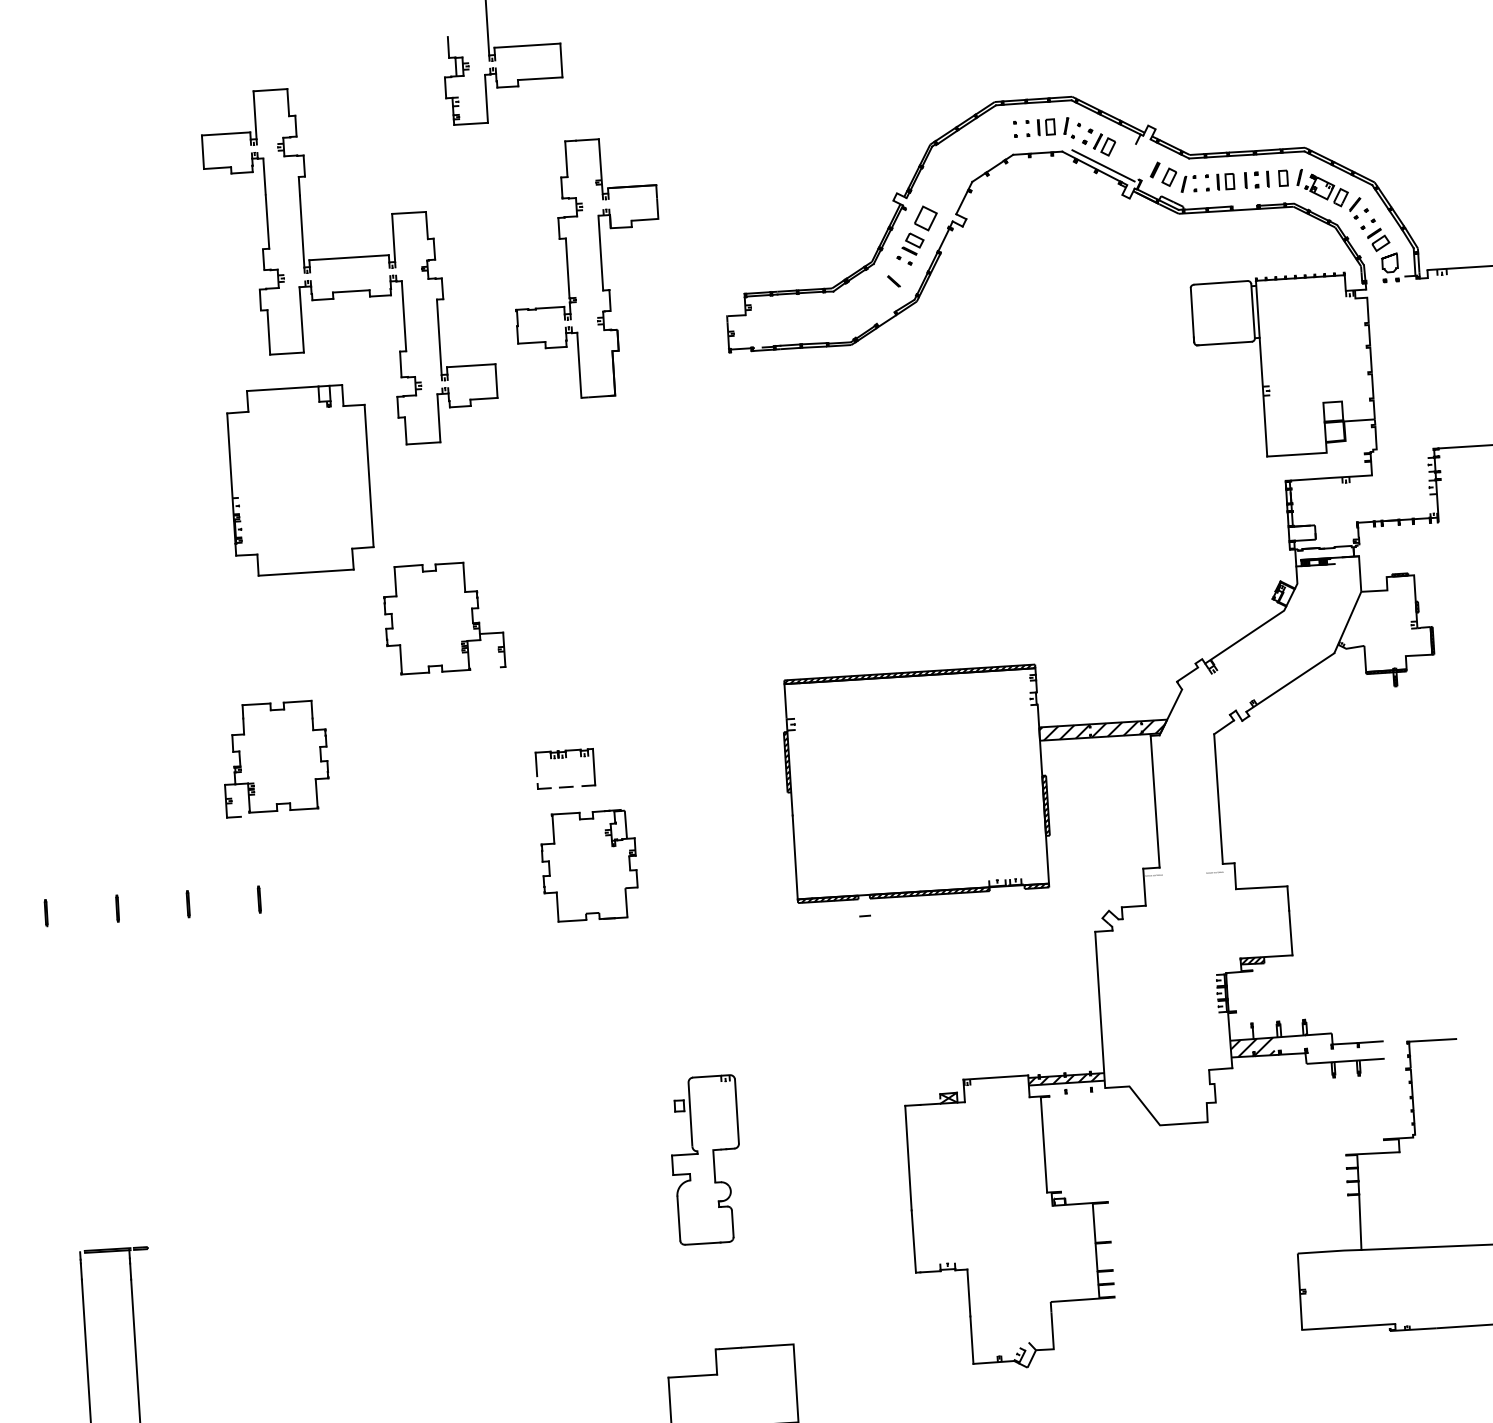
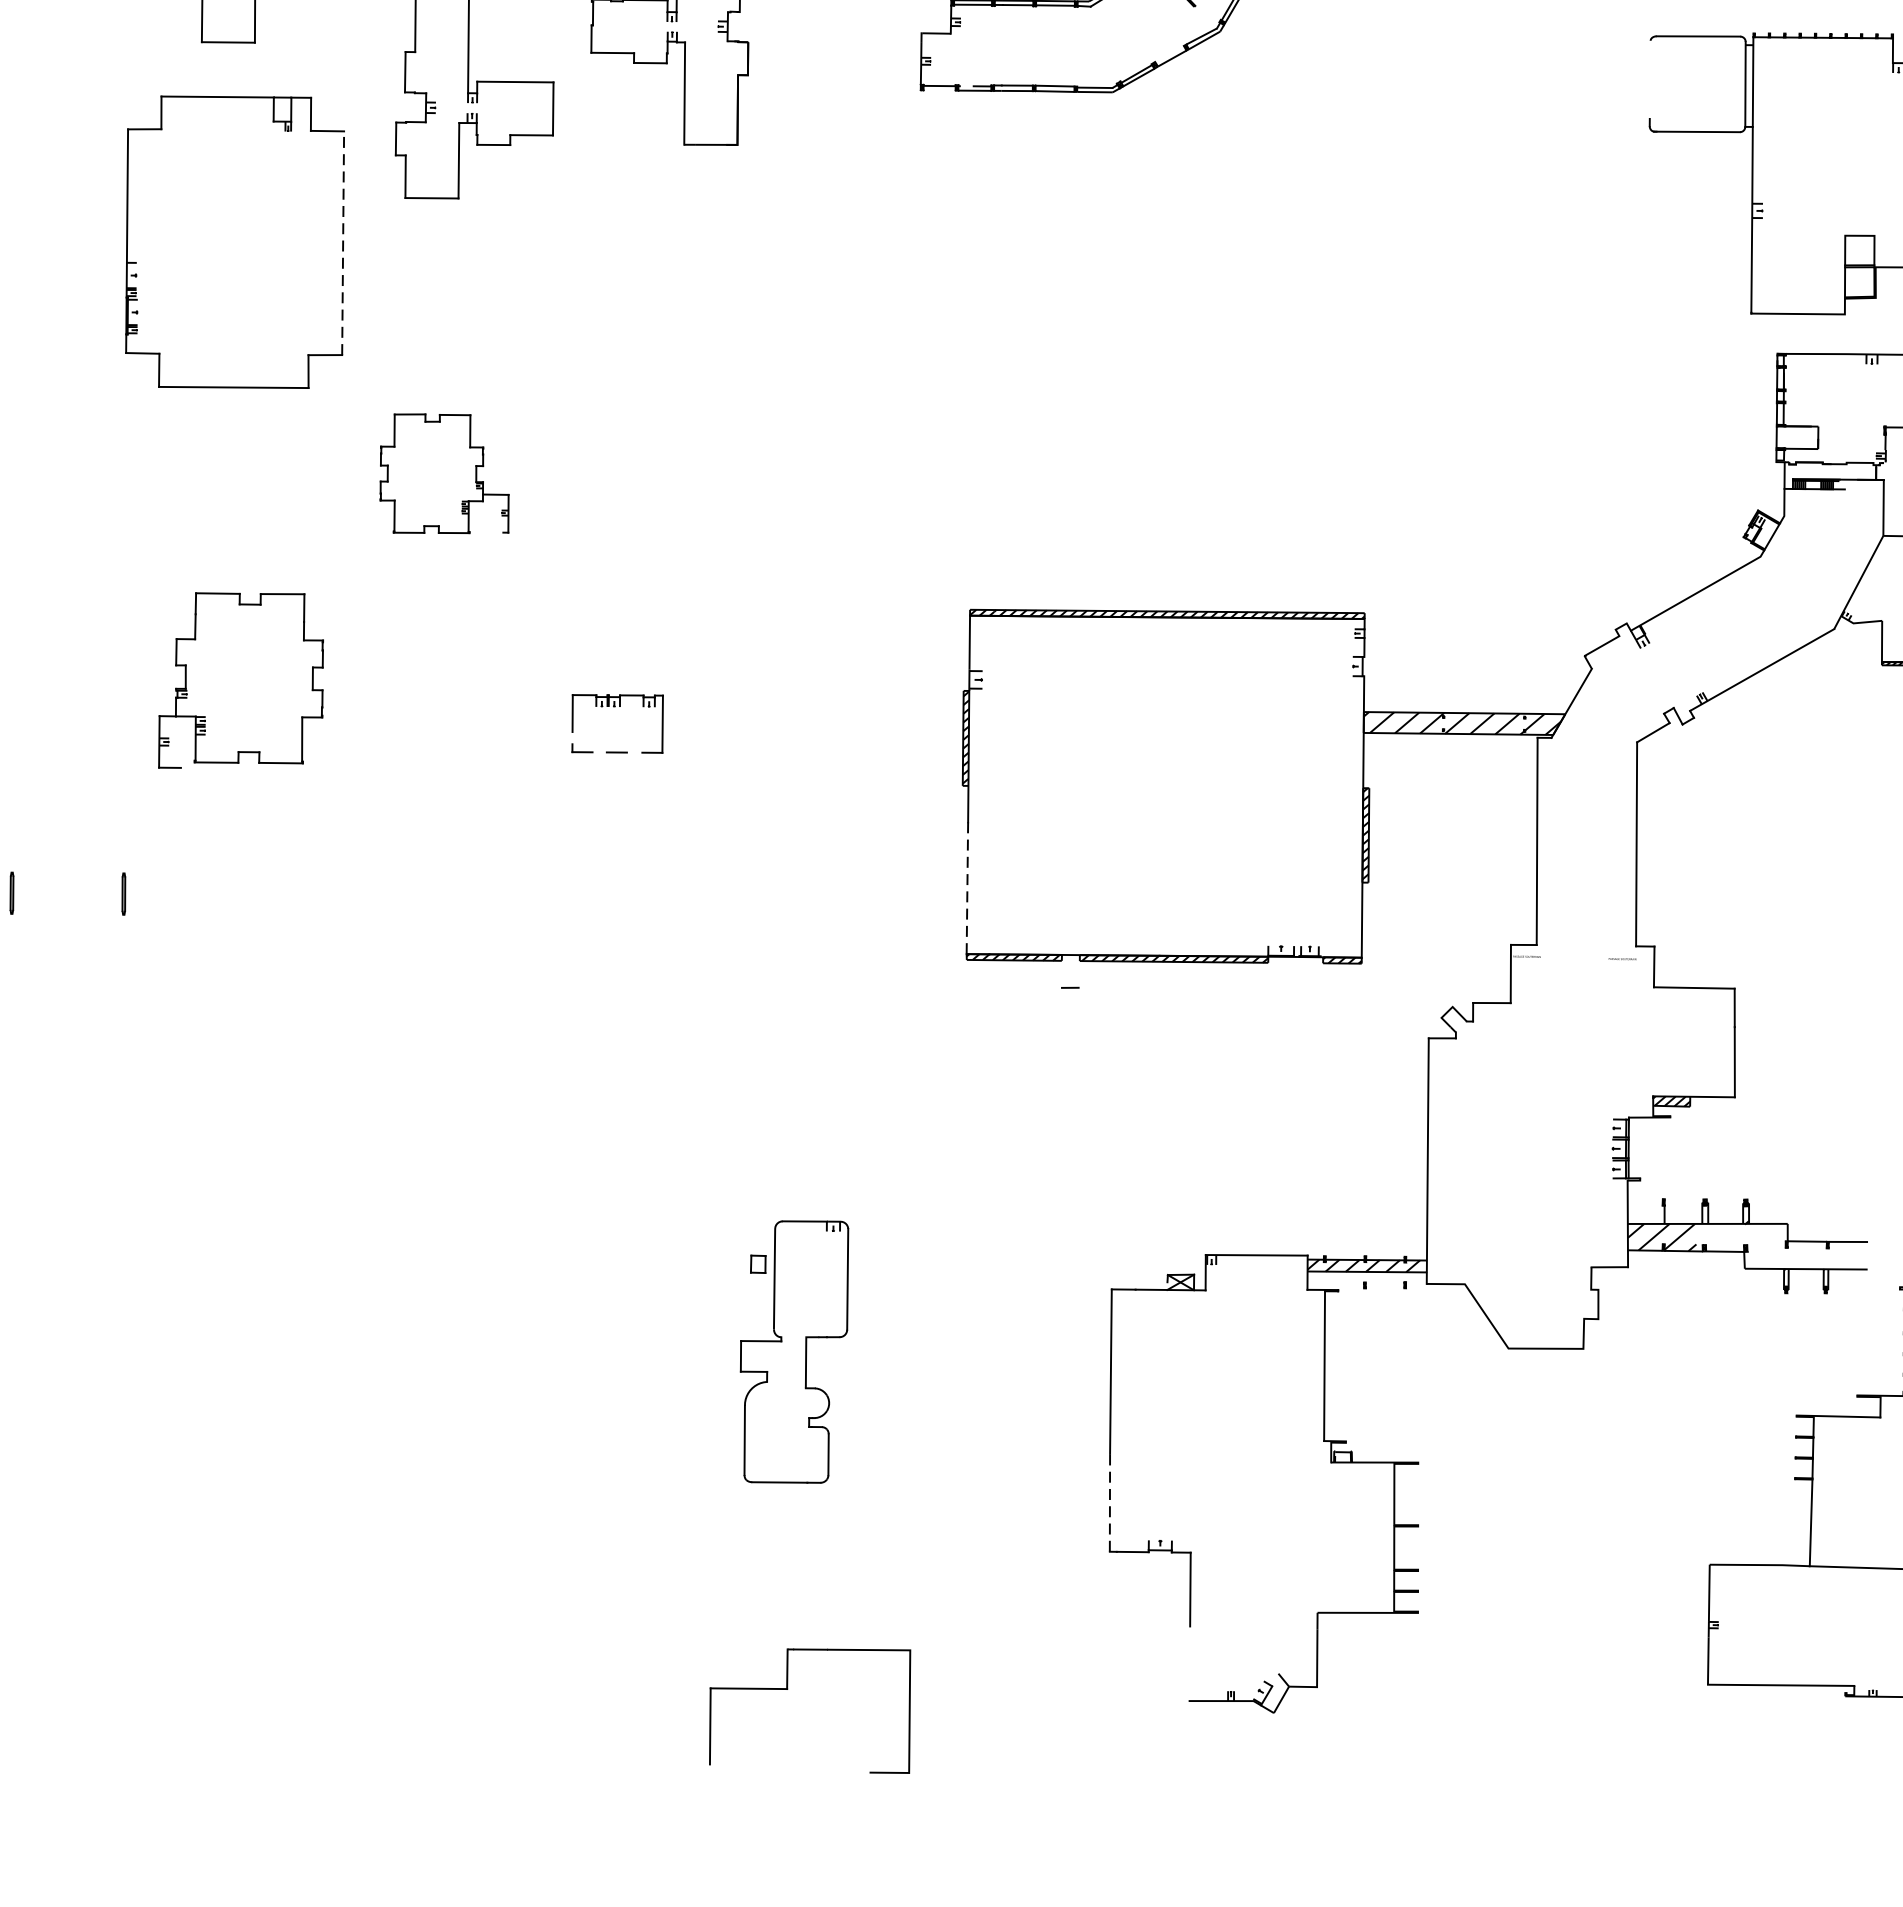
line: (1192, 314) -> (1650, 82), removed
line: (369, 475) -> (343, 242), solid -> dashed
part: (444, 618) -> (445, 474), size x0.7
part: (276, 758) -> (243, 680), moved
line: (795, 857) -> (967, 888), solid -> dashed
part: (589, 865) -> (644, 877), removed
line: (913, 1241) -> (1109, 1502), solid -> dashed
line: (971, 1339) -> (1189, 1662), removed

